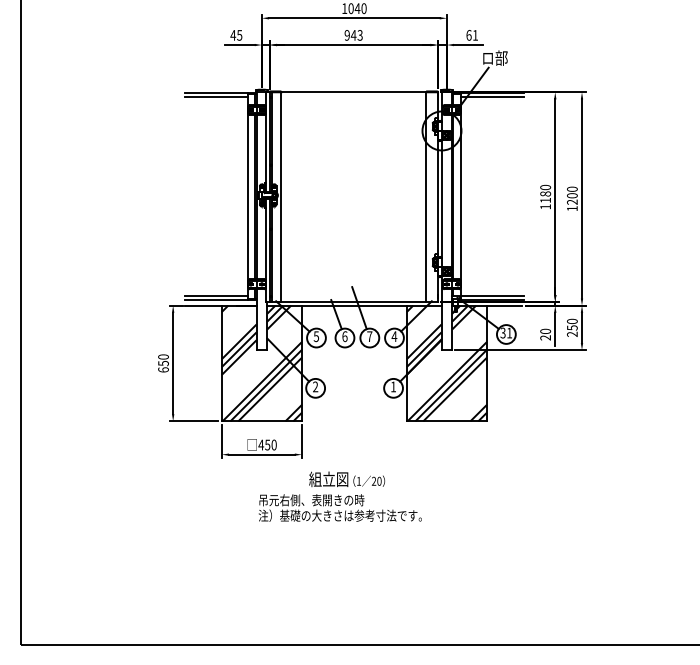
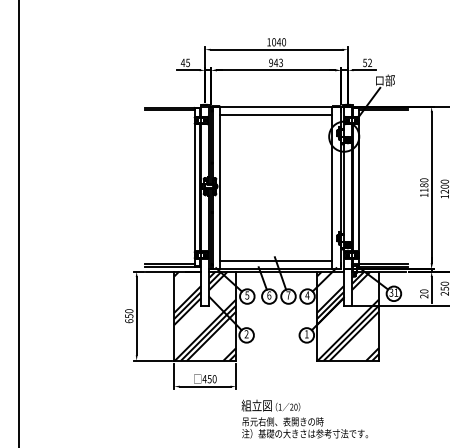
text: (472, 35) -> (367, 62), 61 -> 52
line: (353, 102) -> (275, 114), added
line: (353, 291) -> (275, 260), added
text: (339, 507) -> (304, 427), moved

